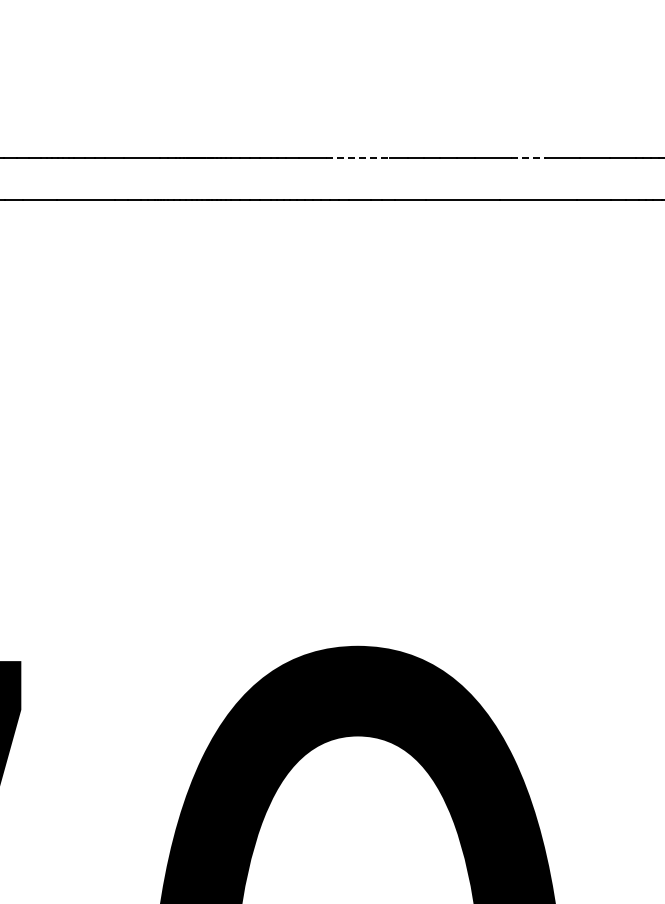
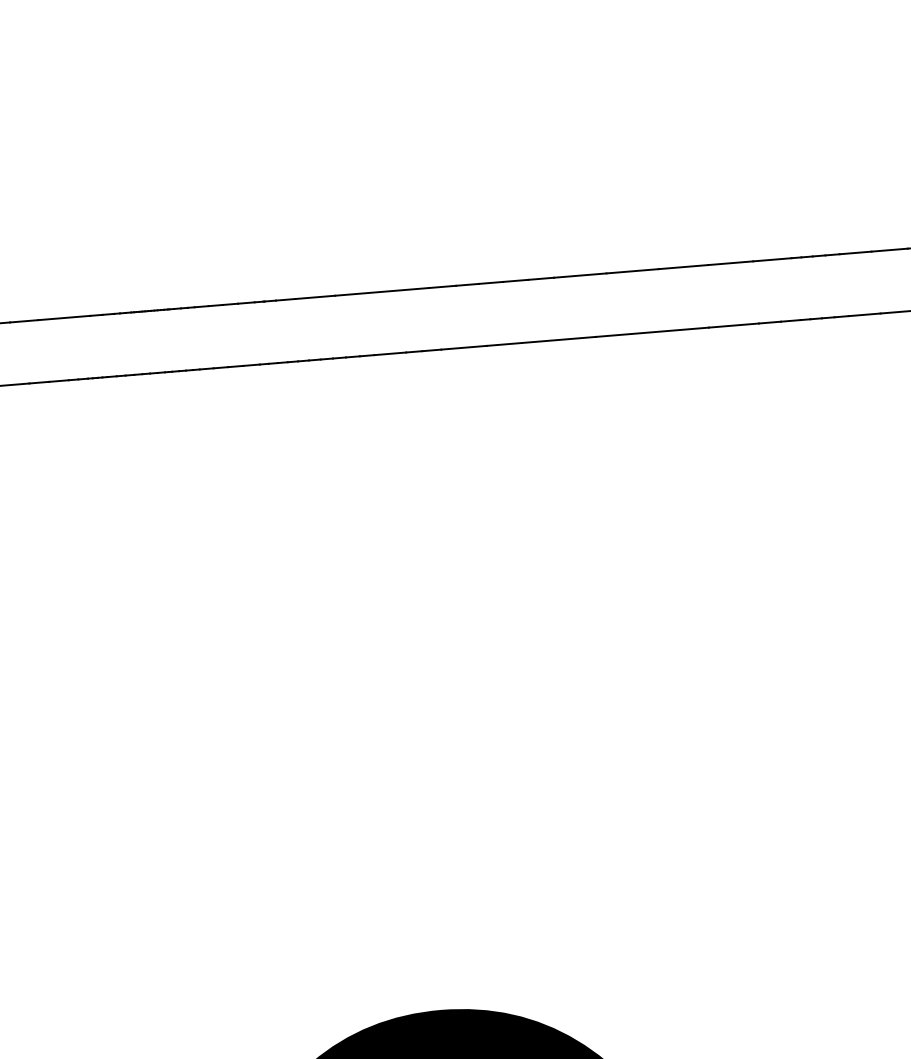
line: (357, 157) -> (381, 291), dashed -> solid
line: (528, 157) -> (632, 270), dashed -> solid

